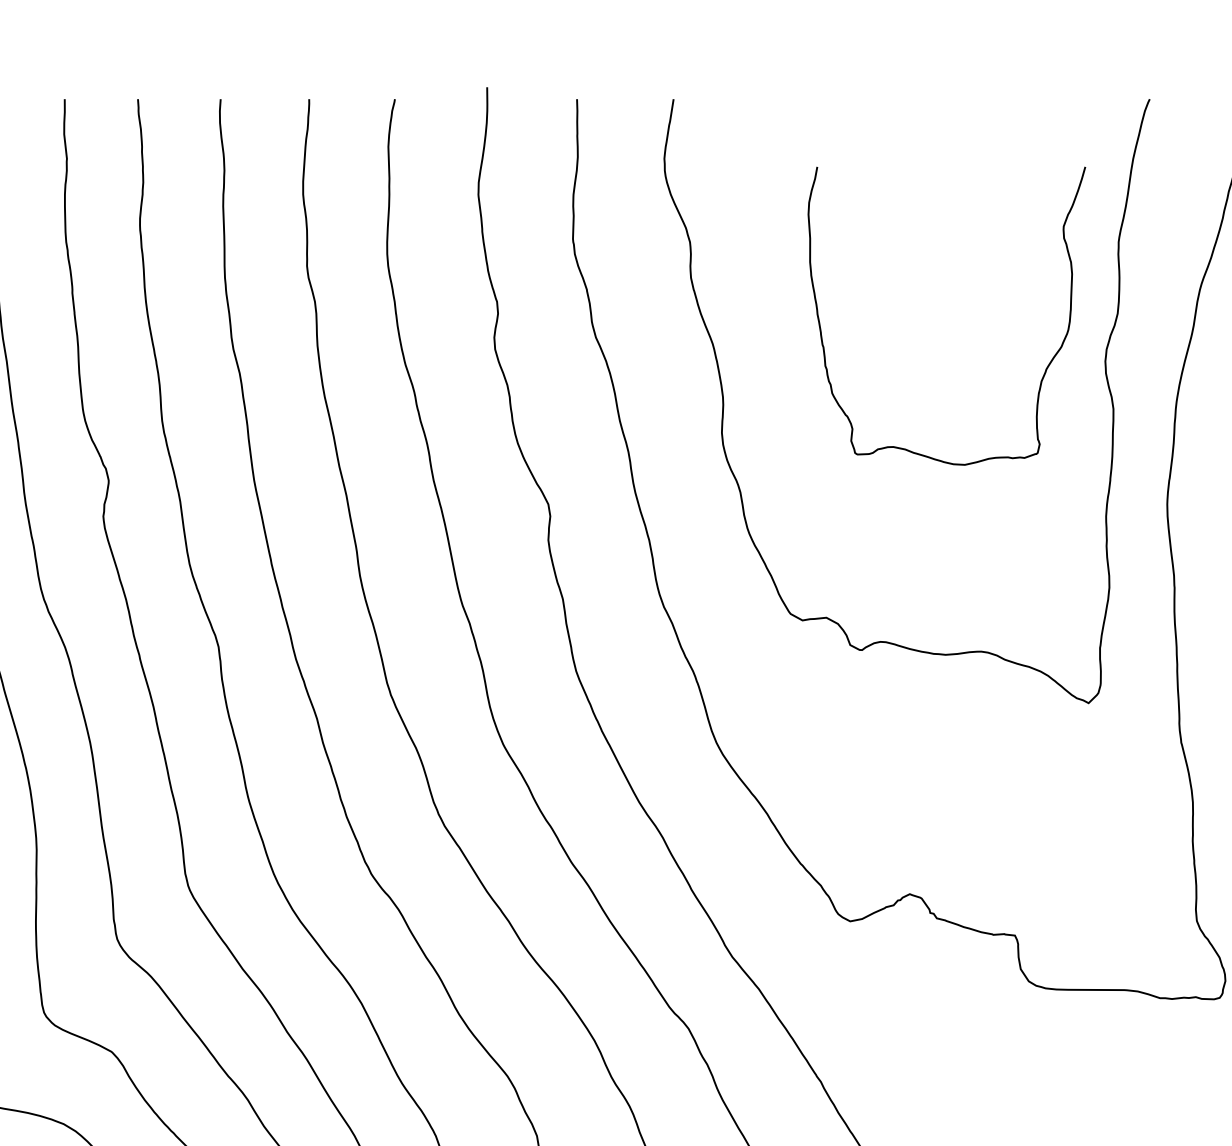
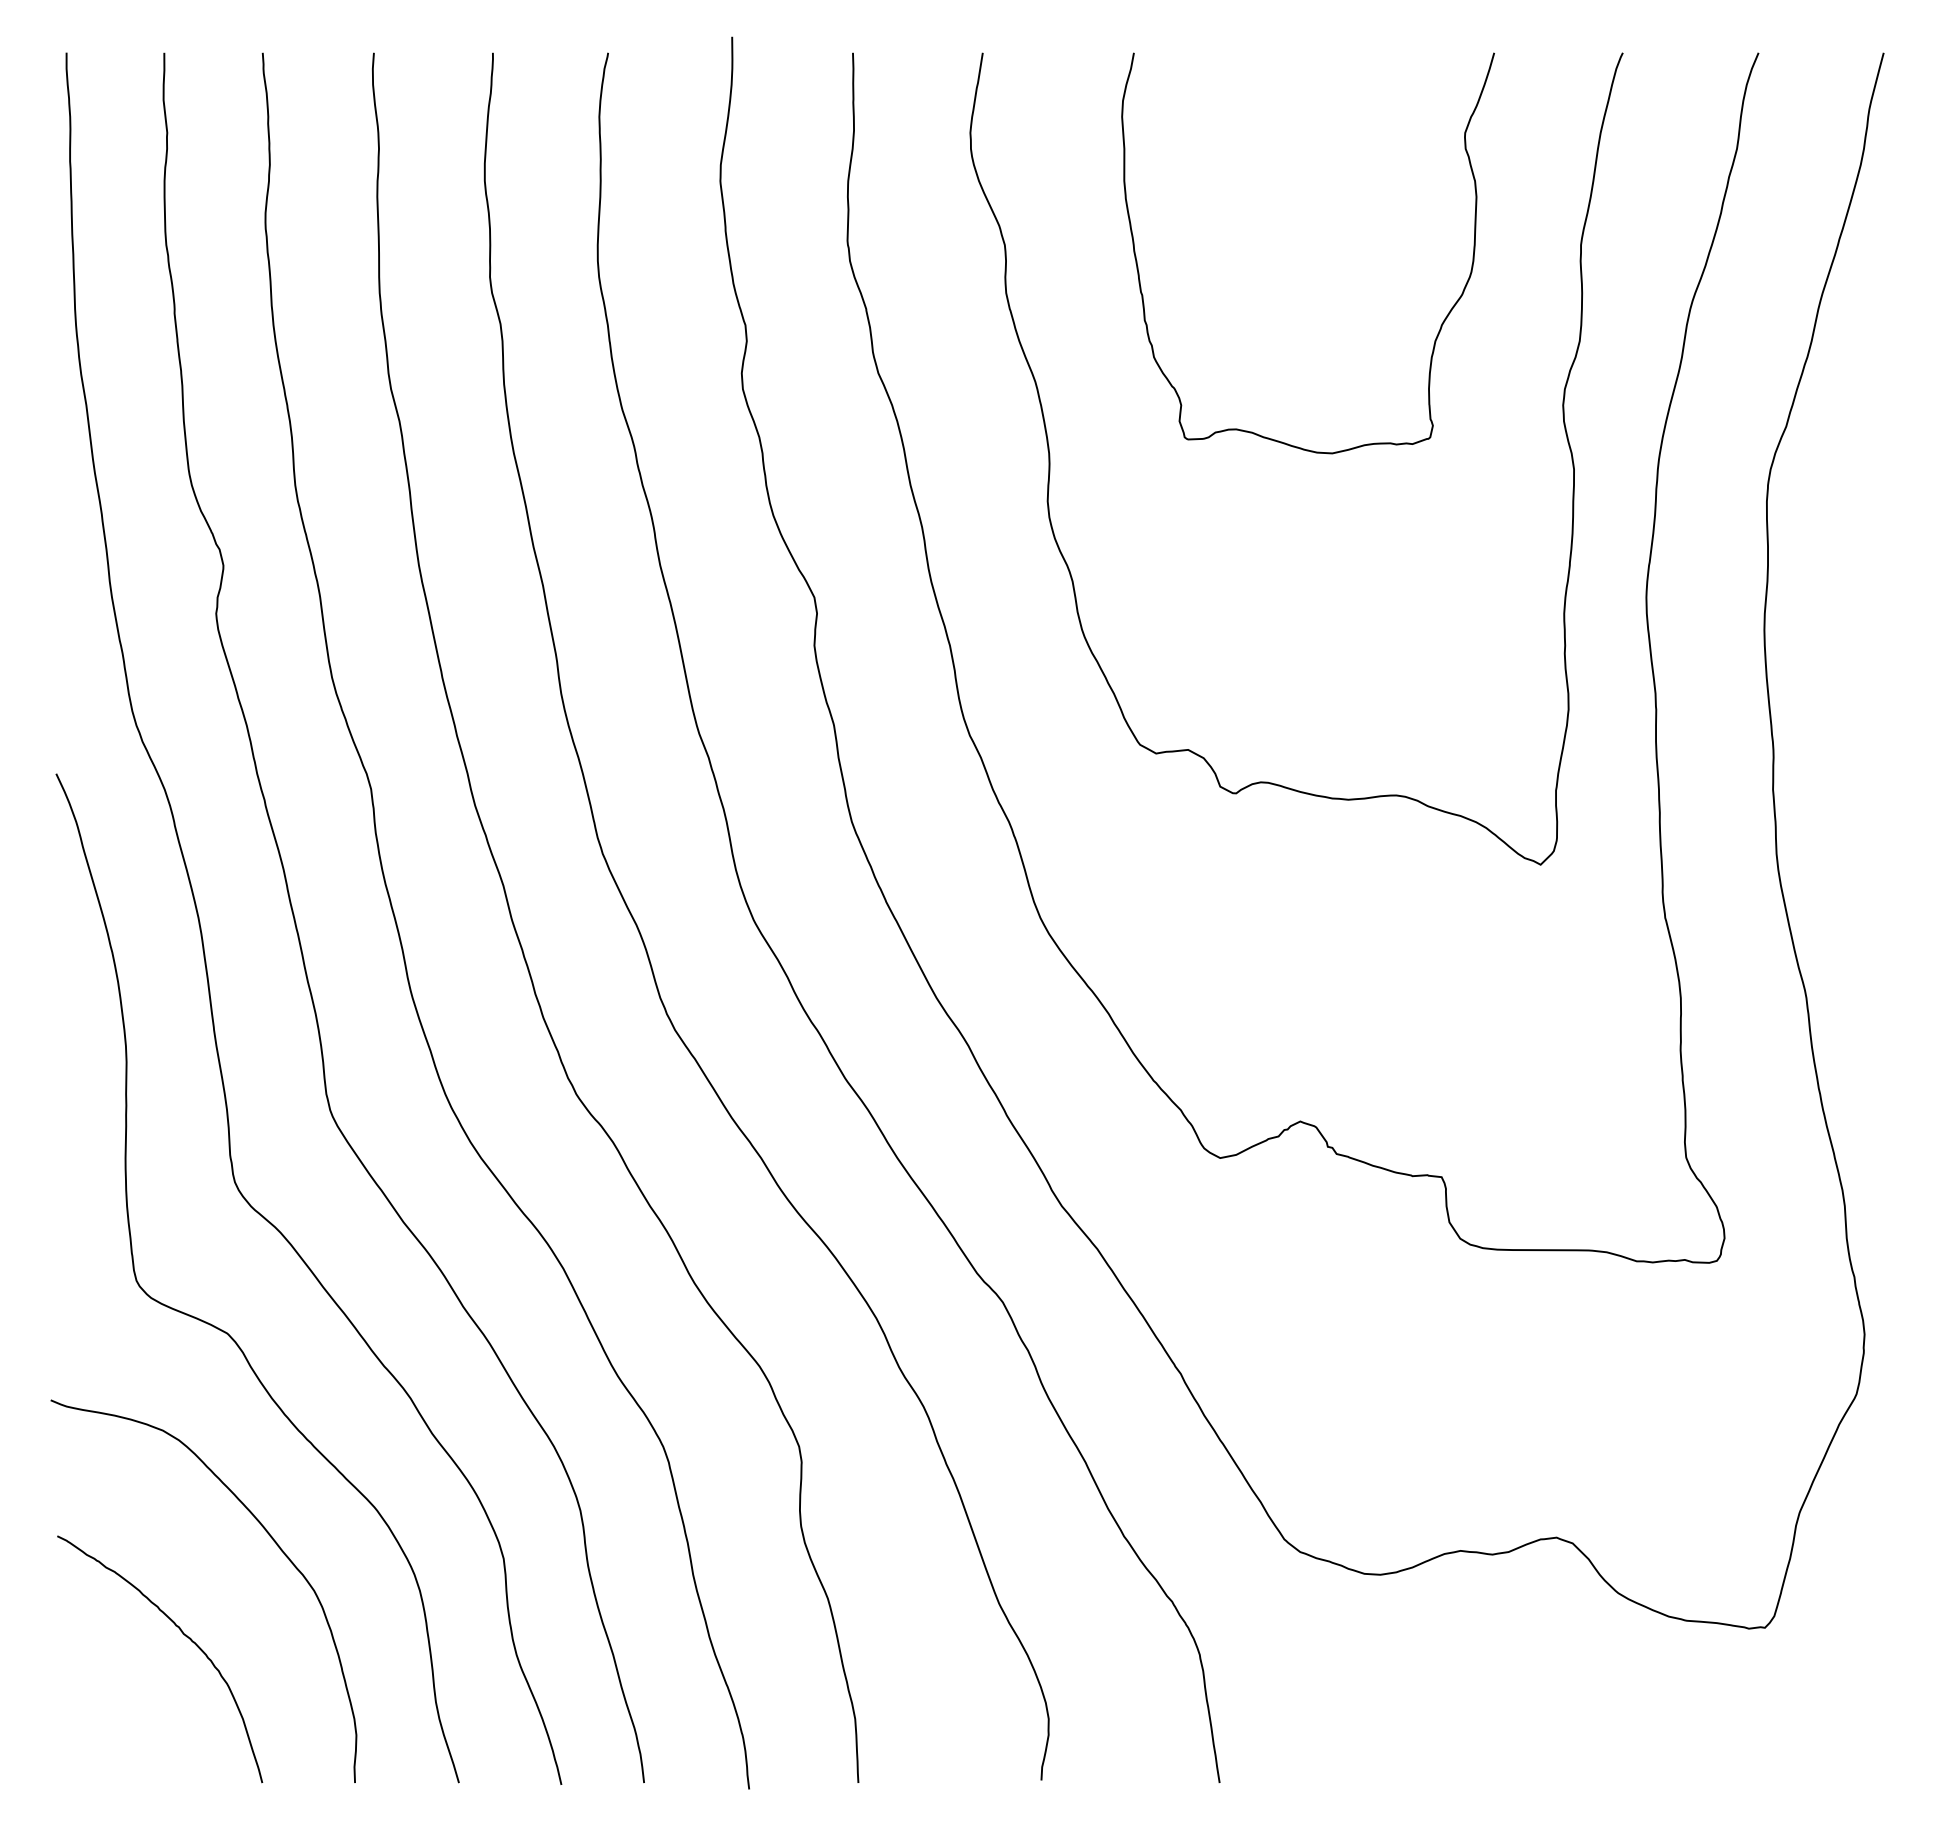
curve: (1046, 368) -> (1441, 323), moved

